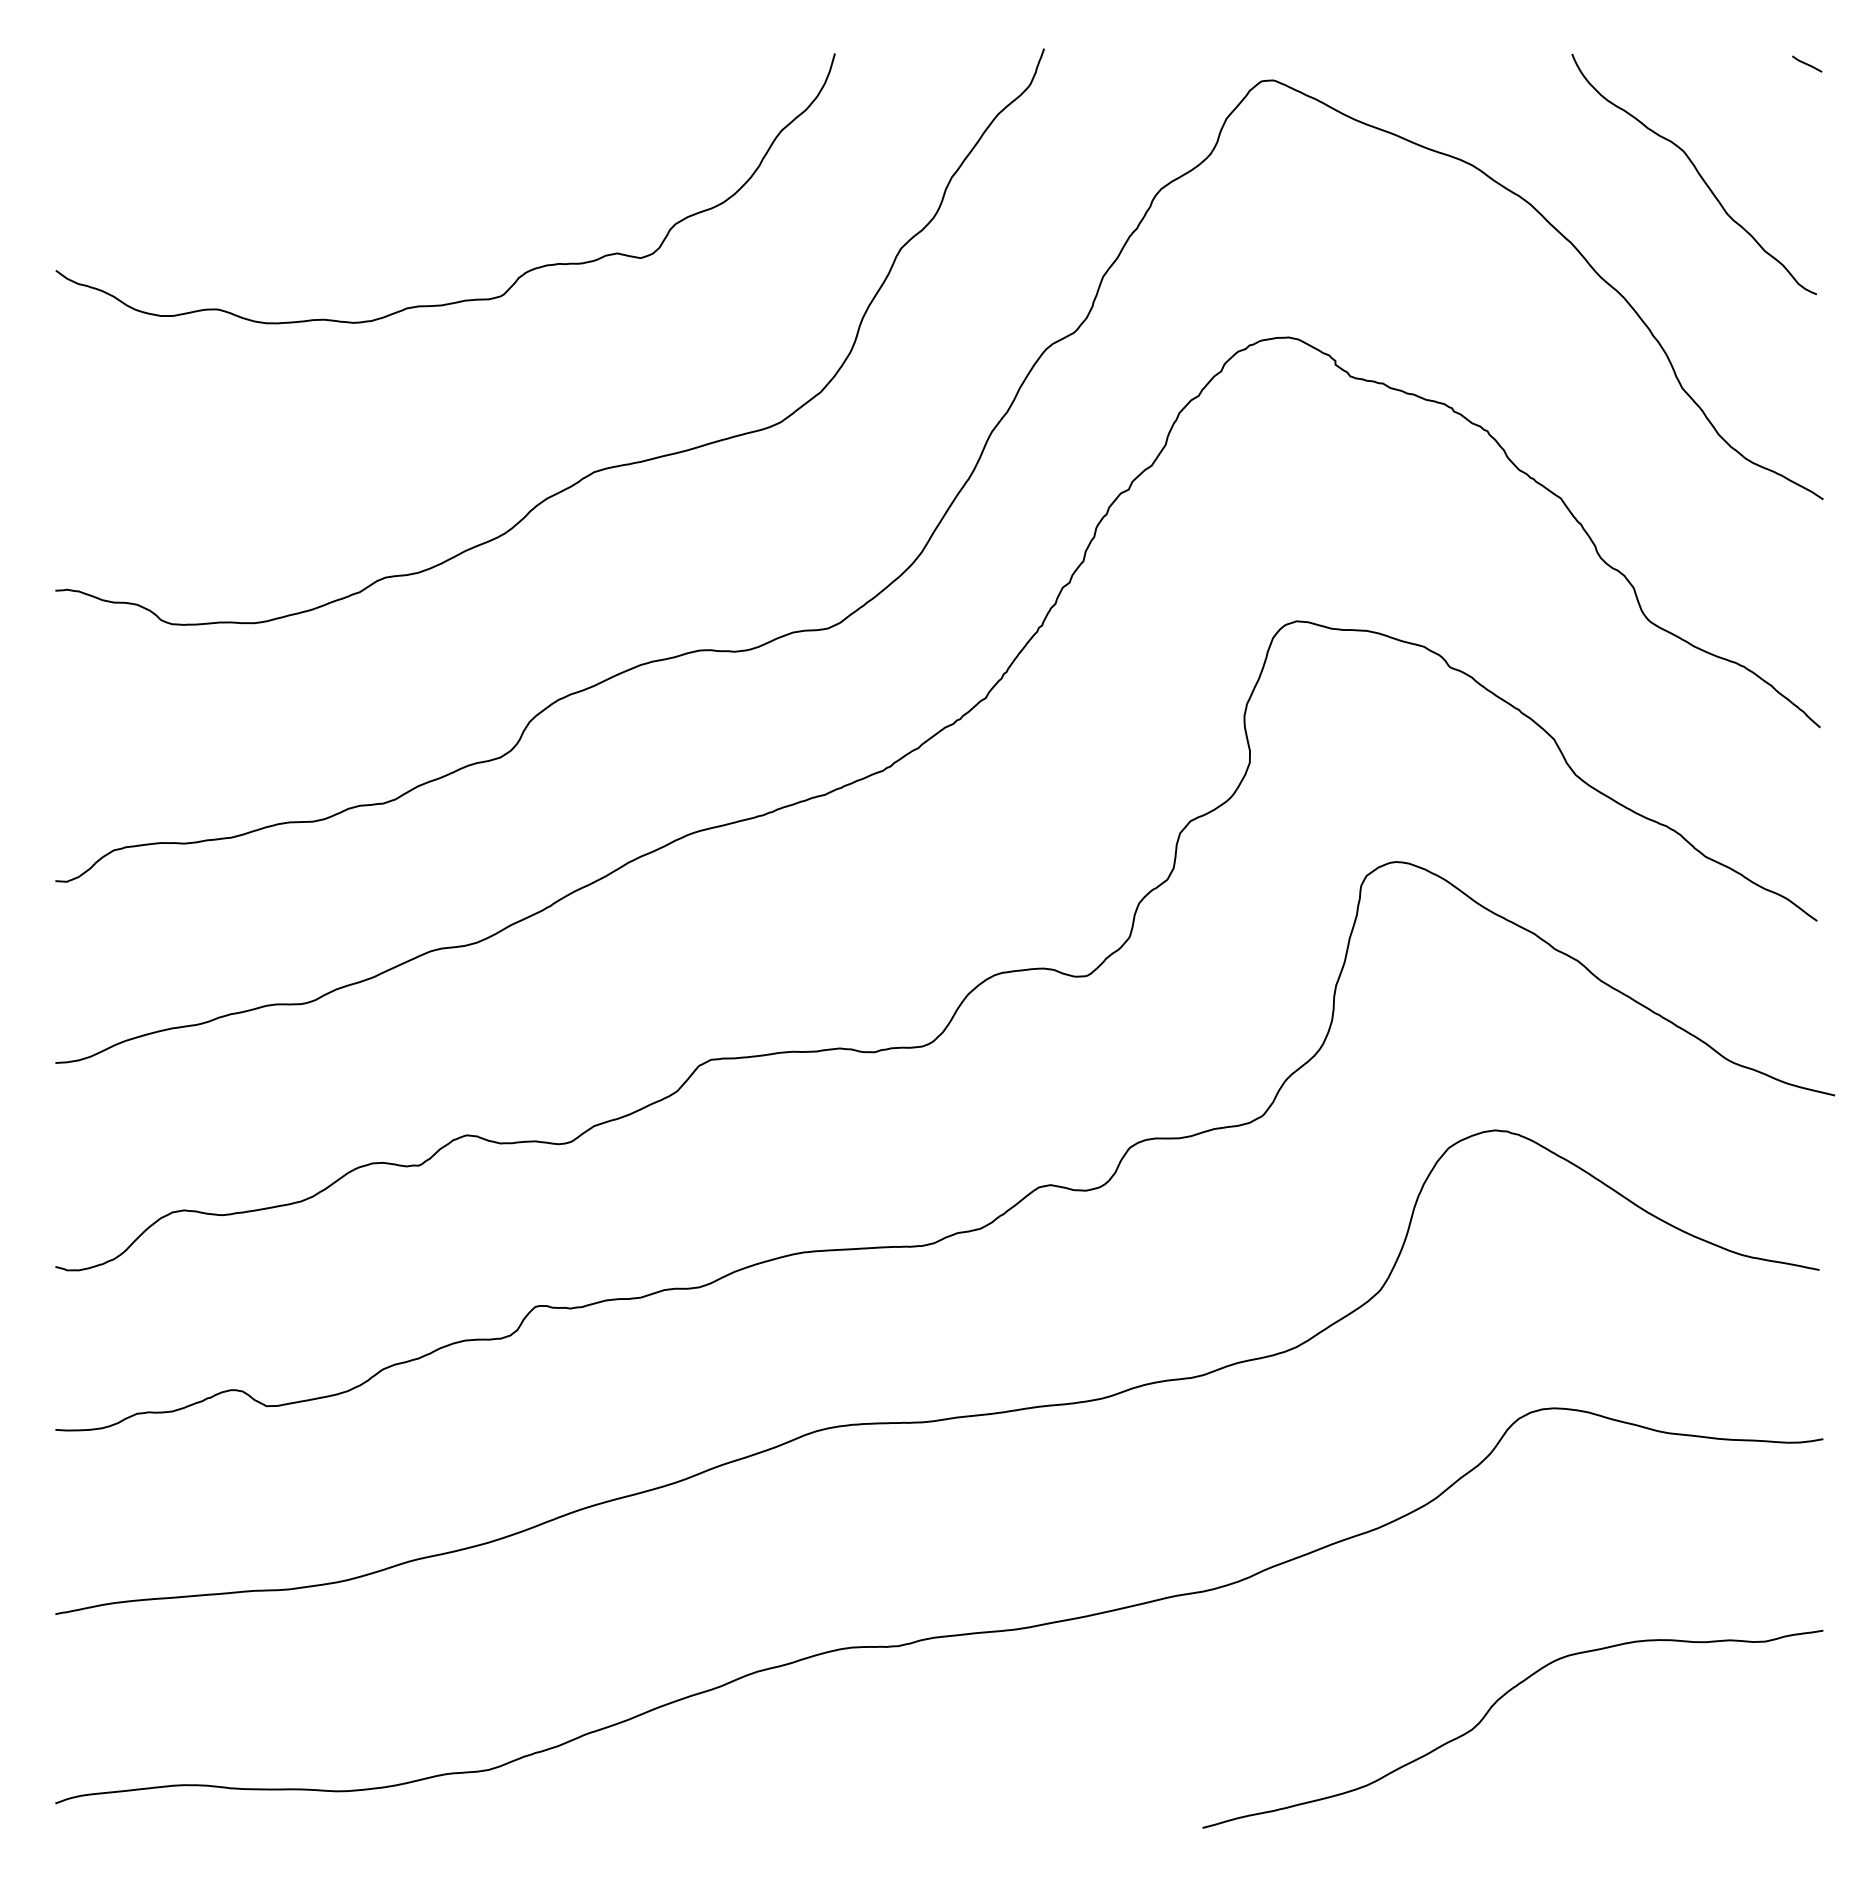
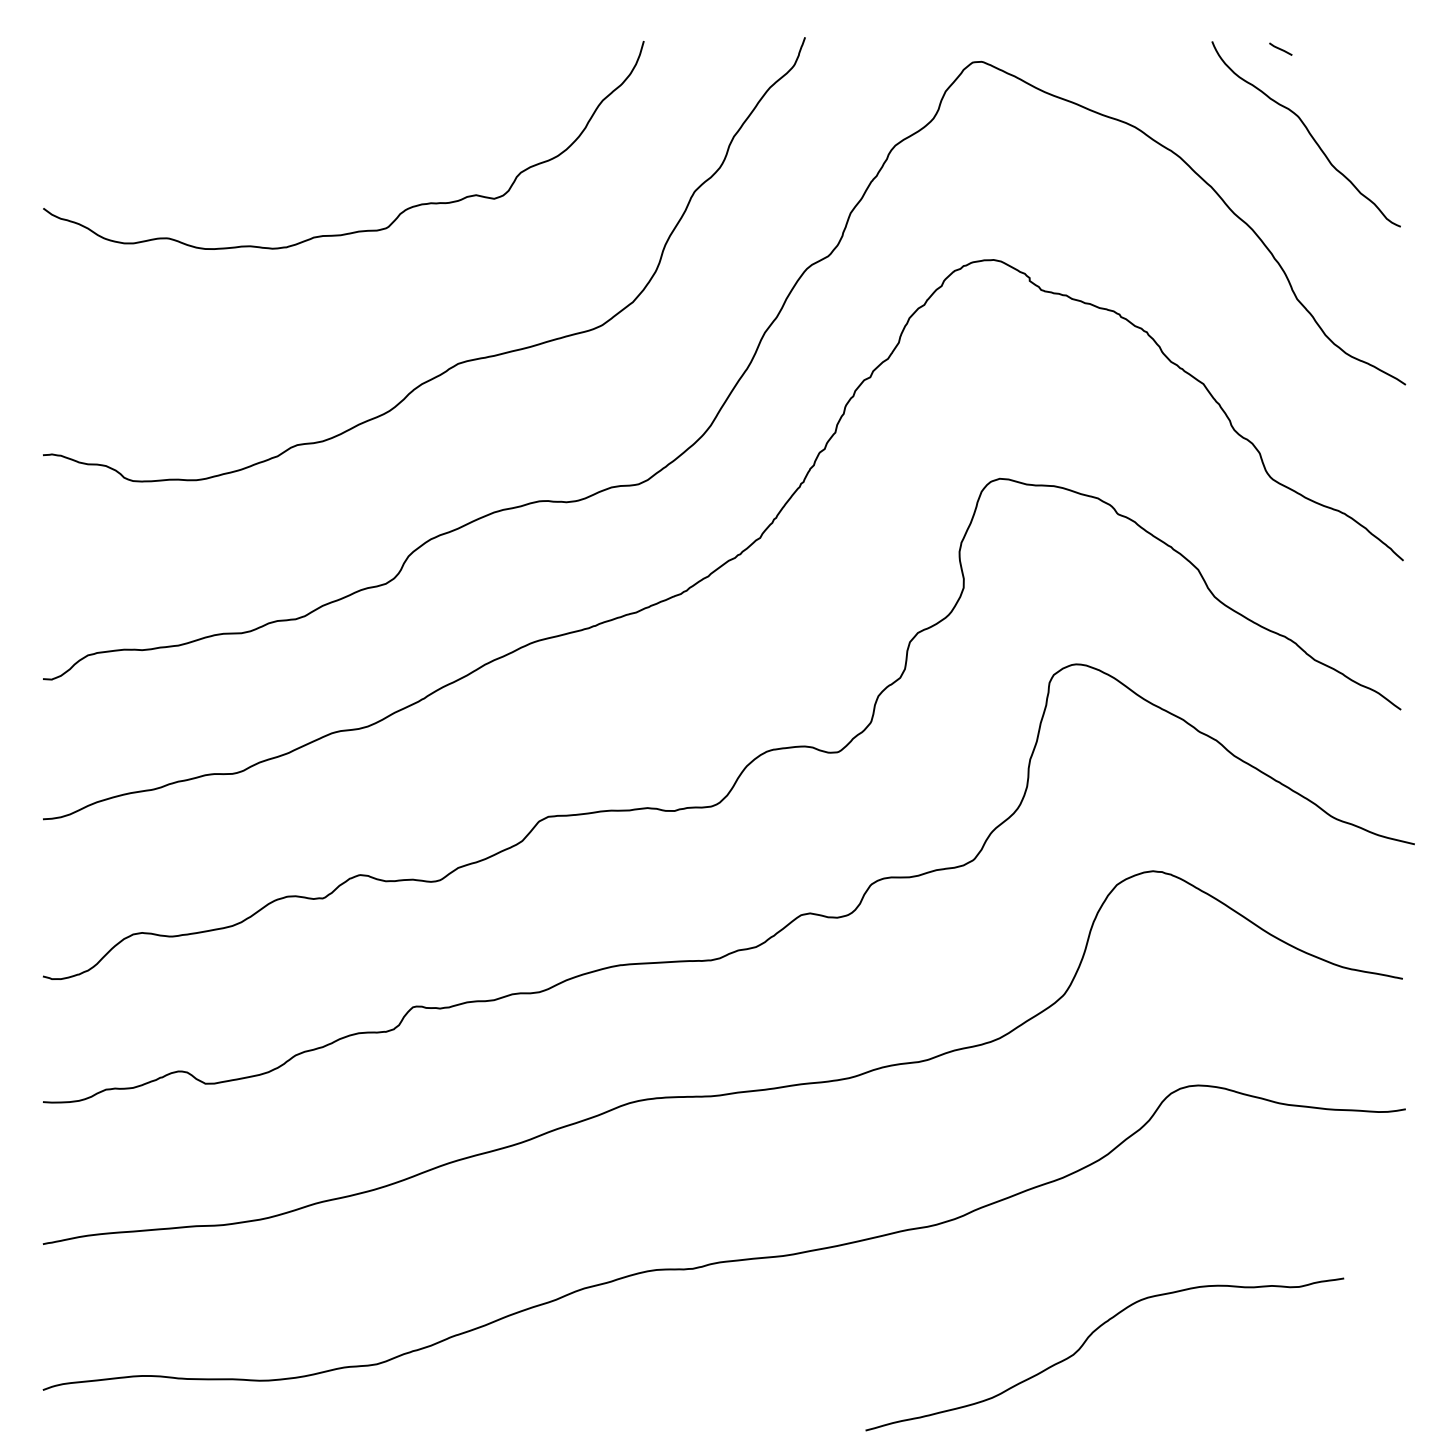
line: (1807, 63) -> (1281, 48), moved
curve: (1490, 1710) -> (1087, 1340), moved

